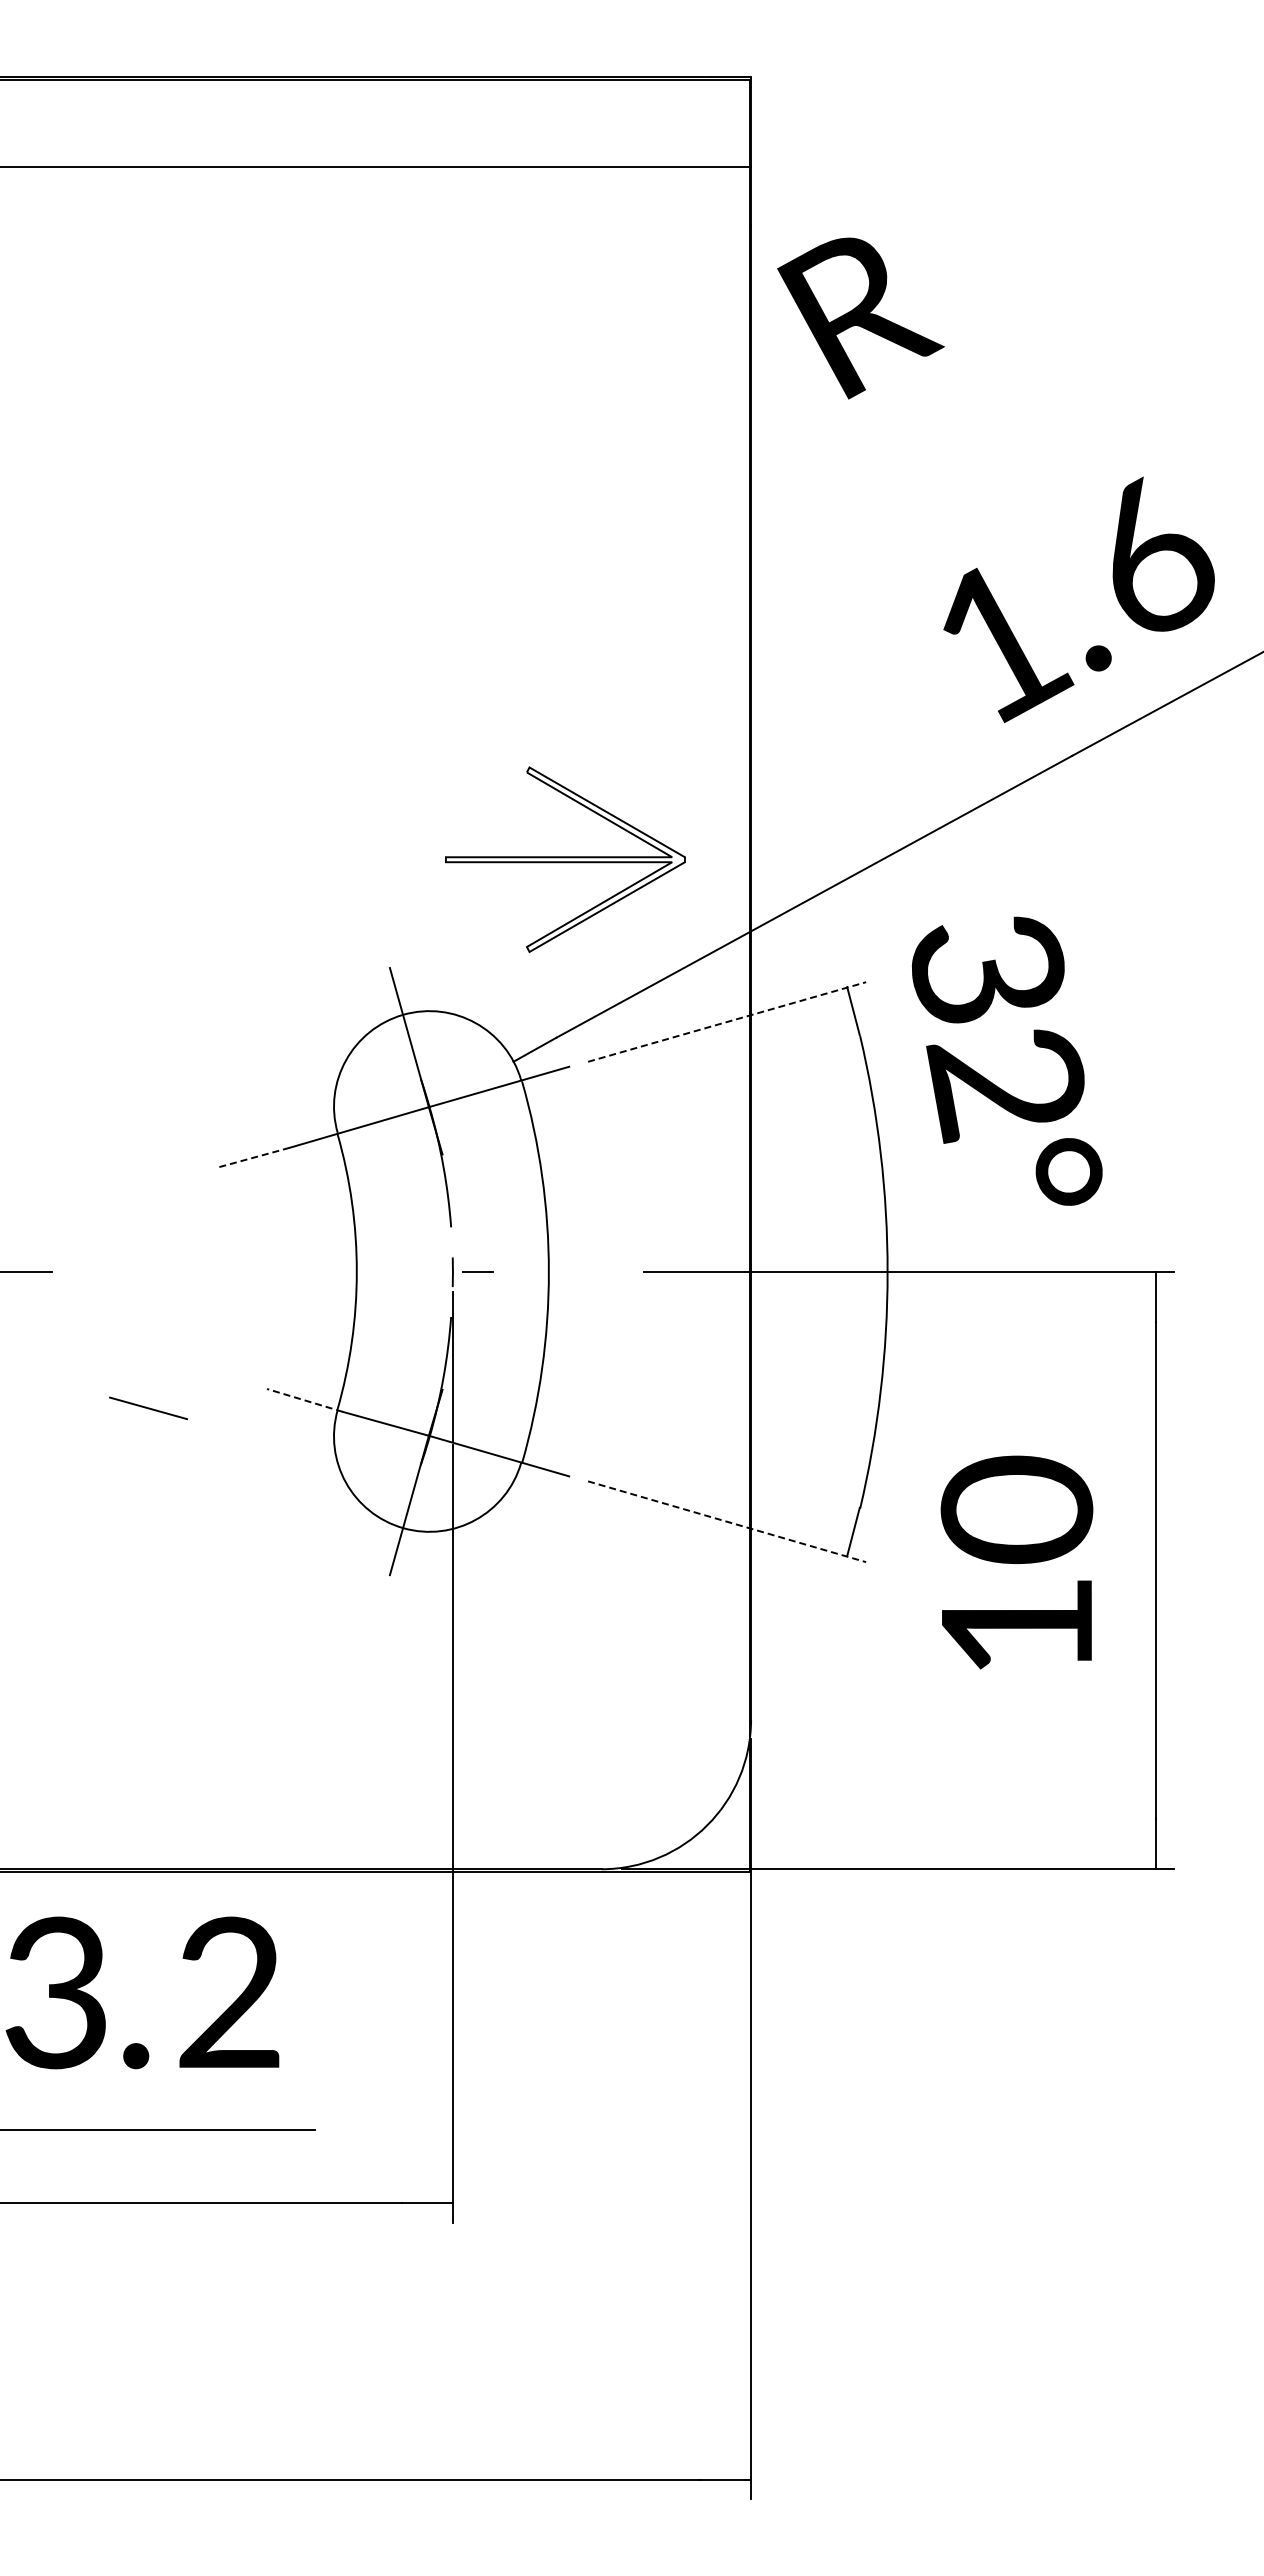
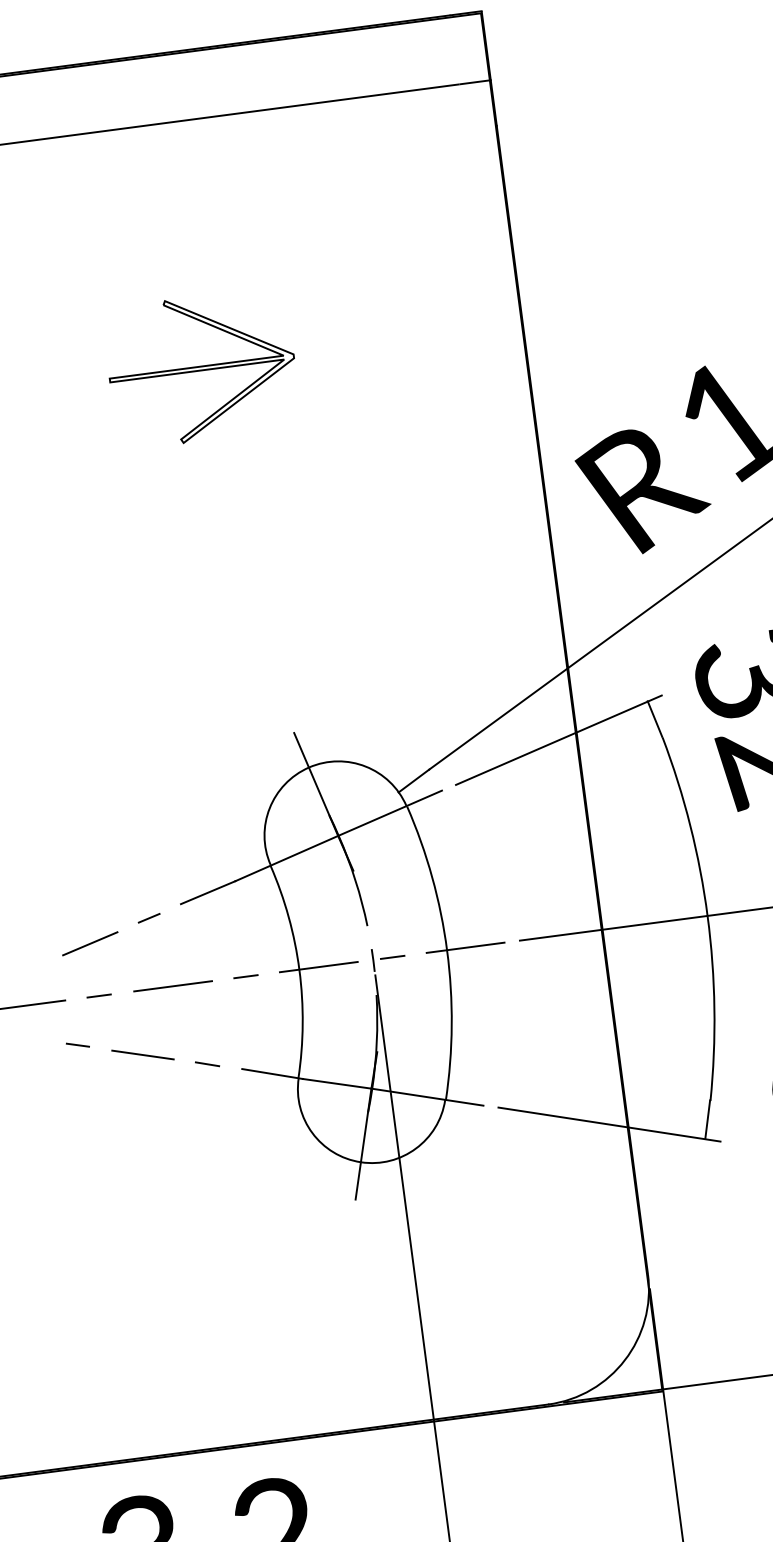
text: (860, 318) -> (643, 490), moved
part: (565, 859) -> (201, 368), moved
line: (727, 1022) -> (559, 740), dashed -> solid
line: (253, 1157) -> (208, 892), dashed -> solid
line: (173, 1180) -> (149, 918), added
line: (93, 1203) -> (89, 943), added
line: (96, 1271) -> (99, 995), added
line: (192, 1271) -> (173, 986), added
line: (287, 1271) -> (246, 976), added
line: (381, 1271) -> (318, 967), added
line: (572, 1271) -> (465, 947), added
line: (61, 1330) -> (78, 1044), added
line: (223, 1376) -> (207, 1063), added
line: (304, 1400) -> (272, 1074), dashed -> solid
line: (148, 1408) -> (142, 1055), moved
line: (727, 1521) -> (609, 1124), dashed -> solid

